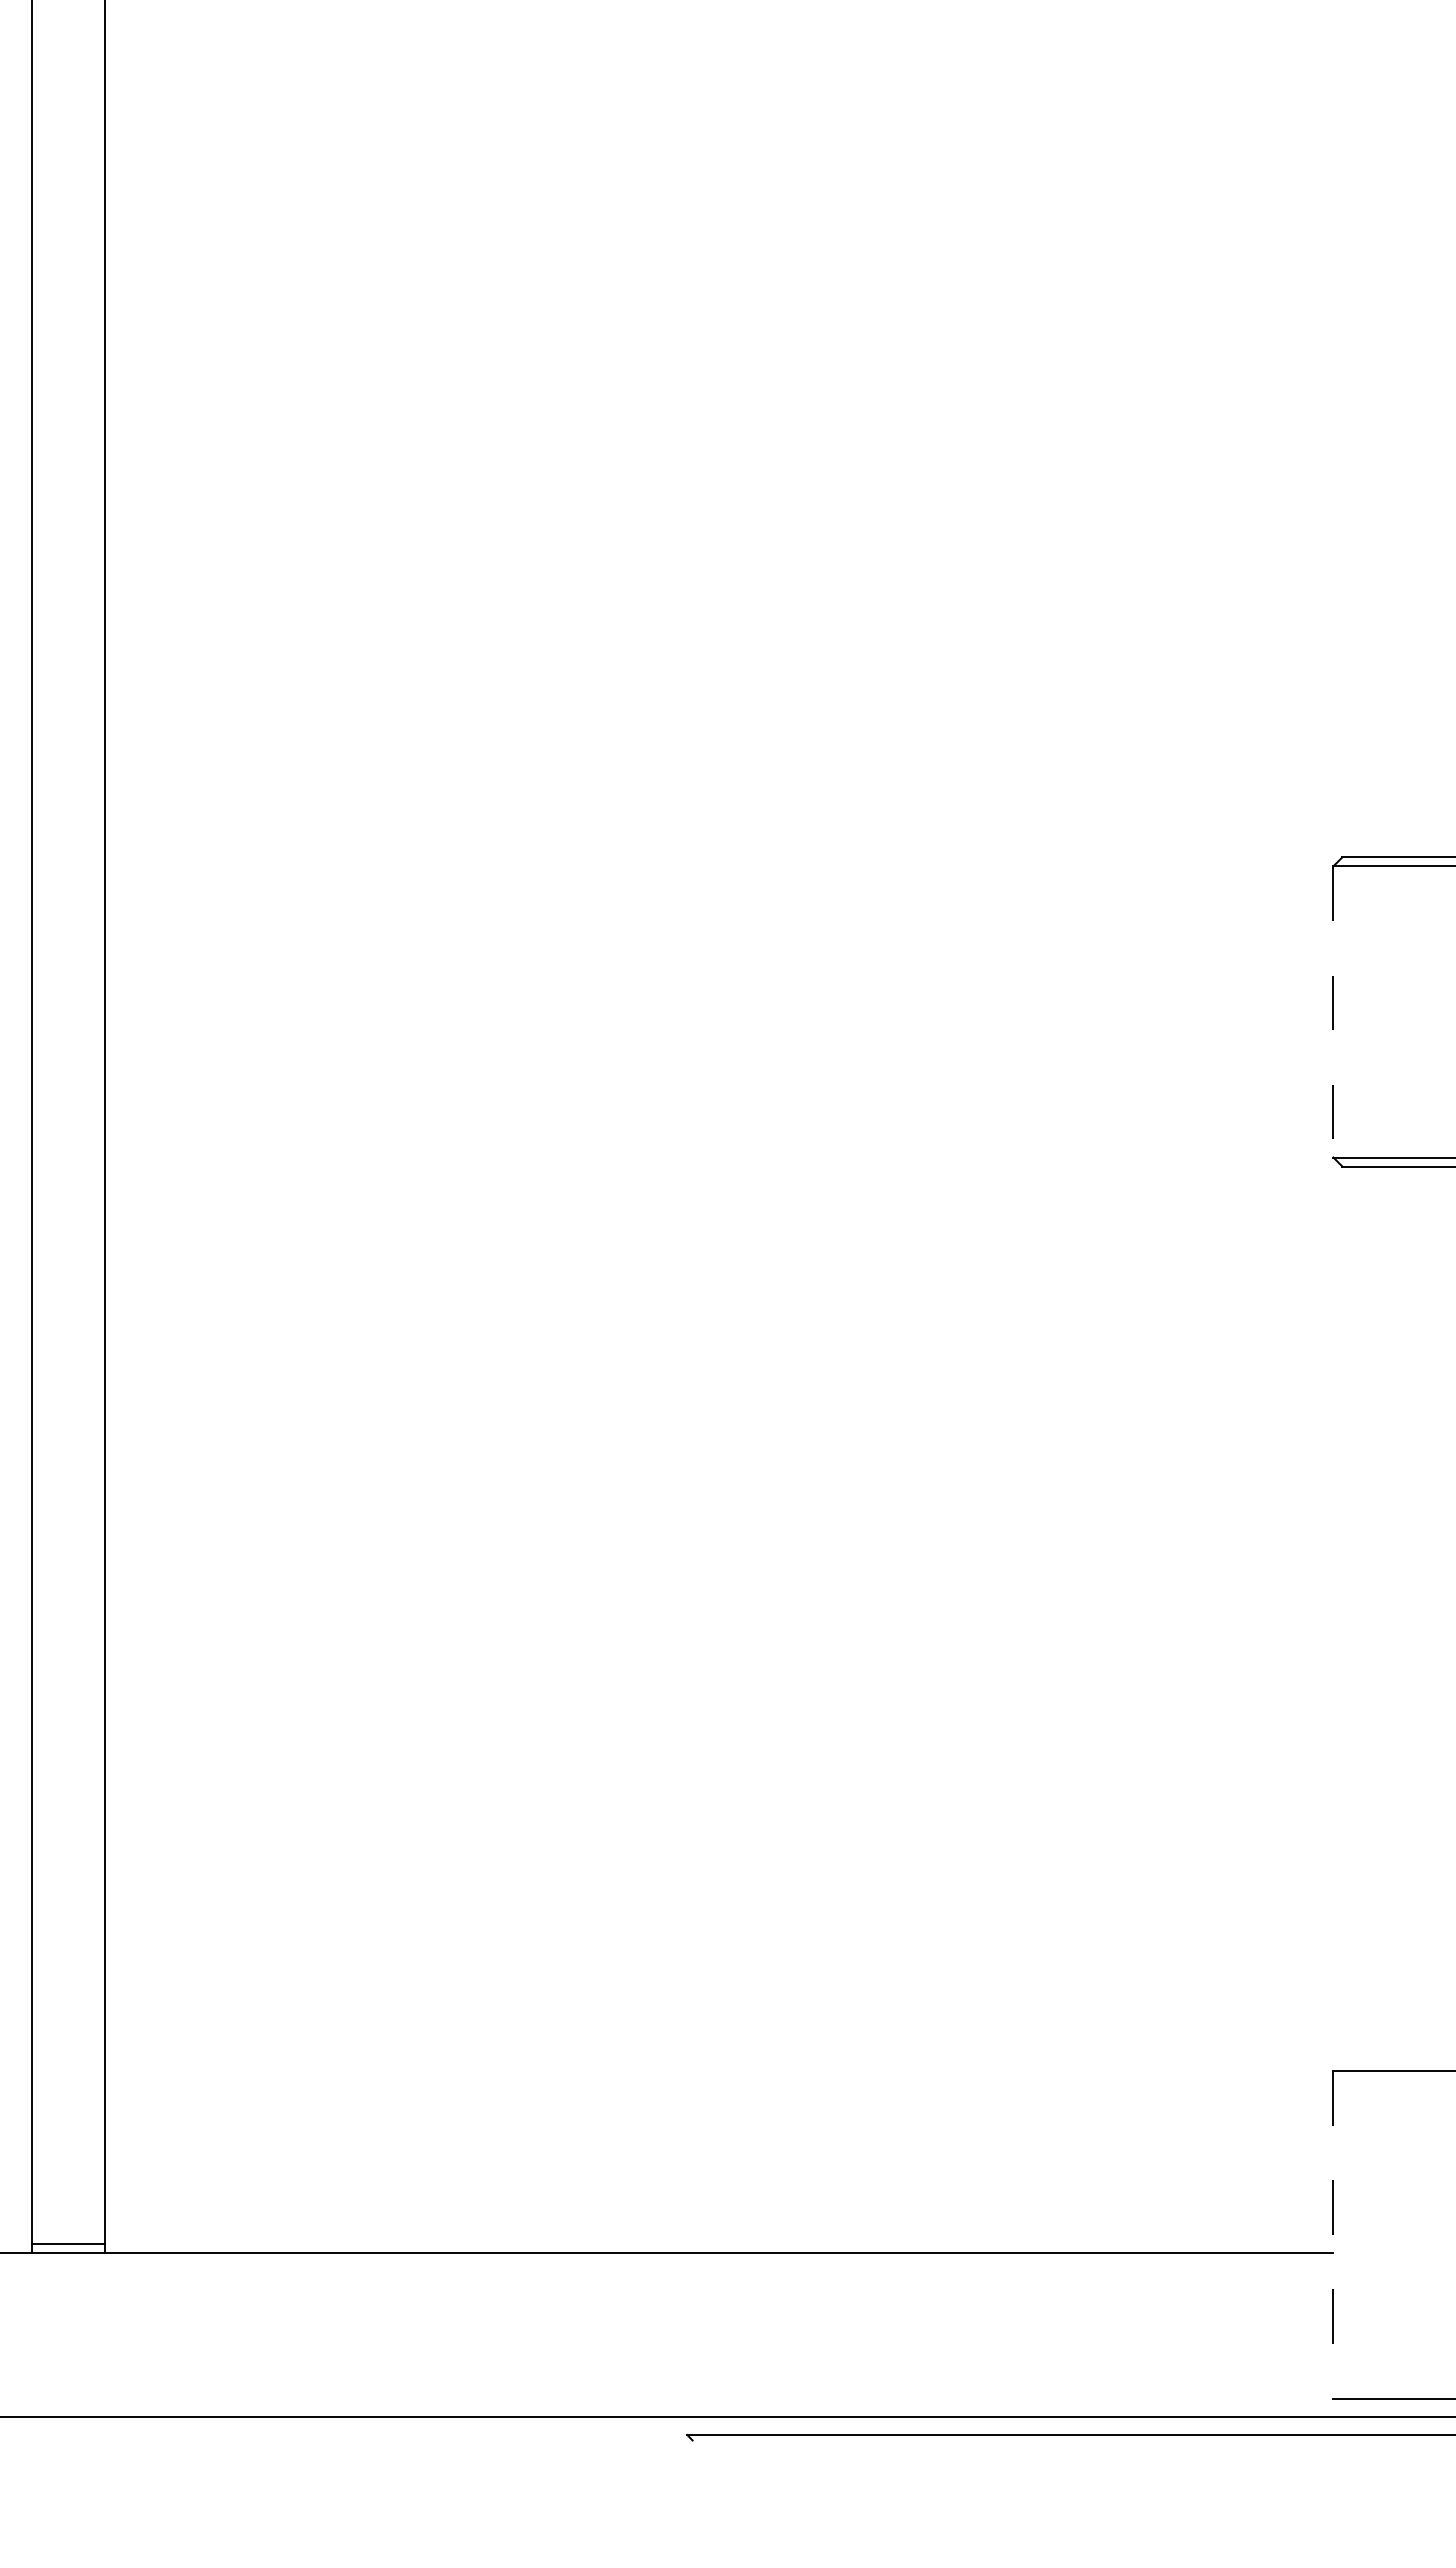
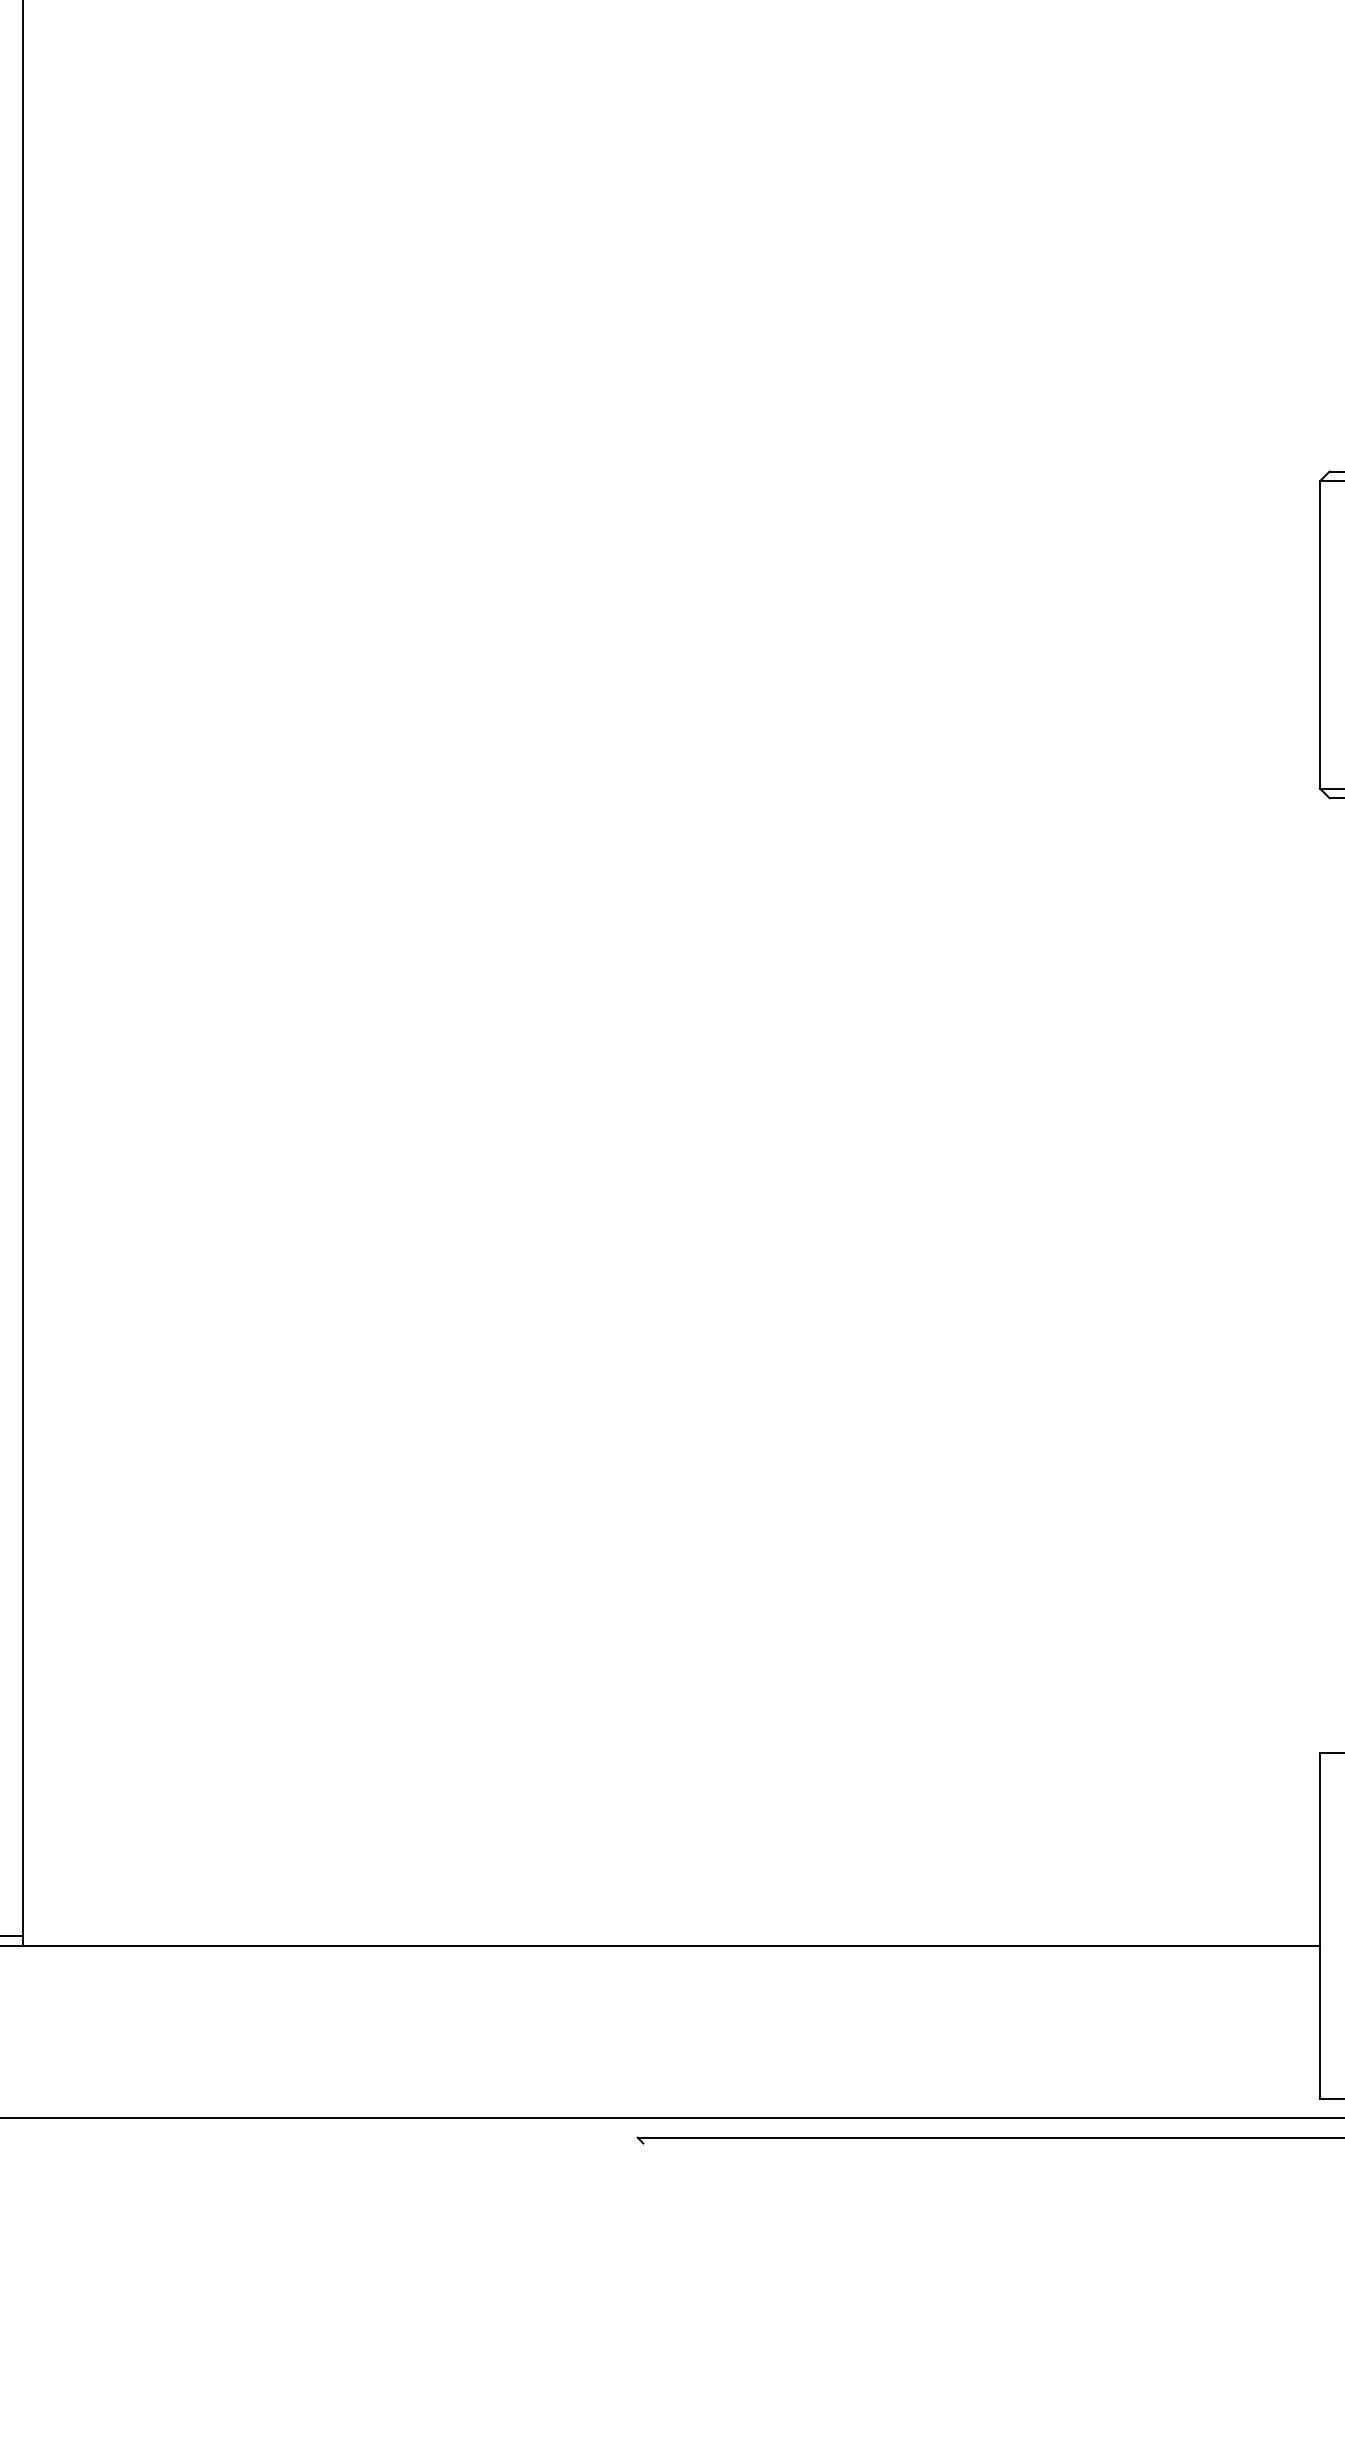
line: (1333, 1011) -> (1320, 634), dashed -> solid
line: (1333, 2234) -> (1320, 1925), dashed -> solid

